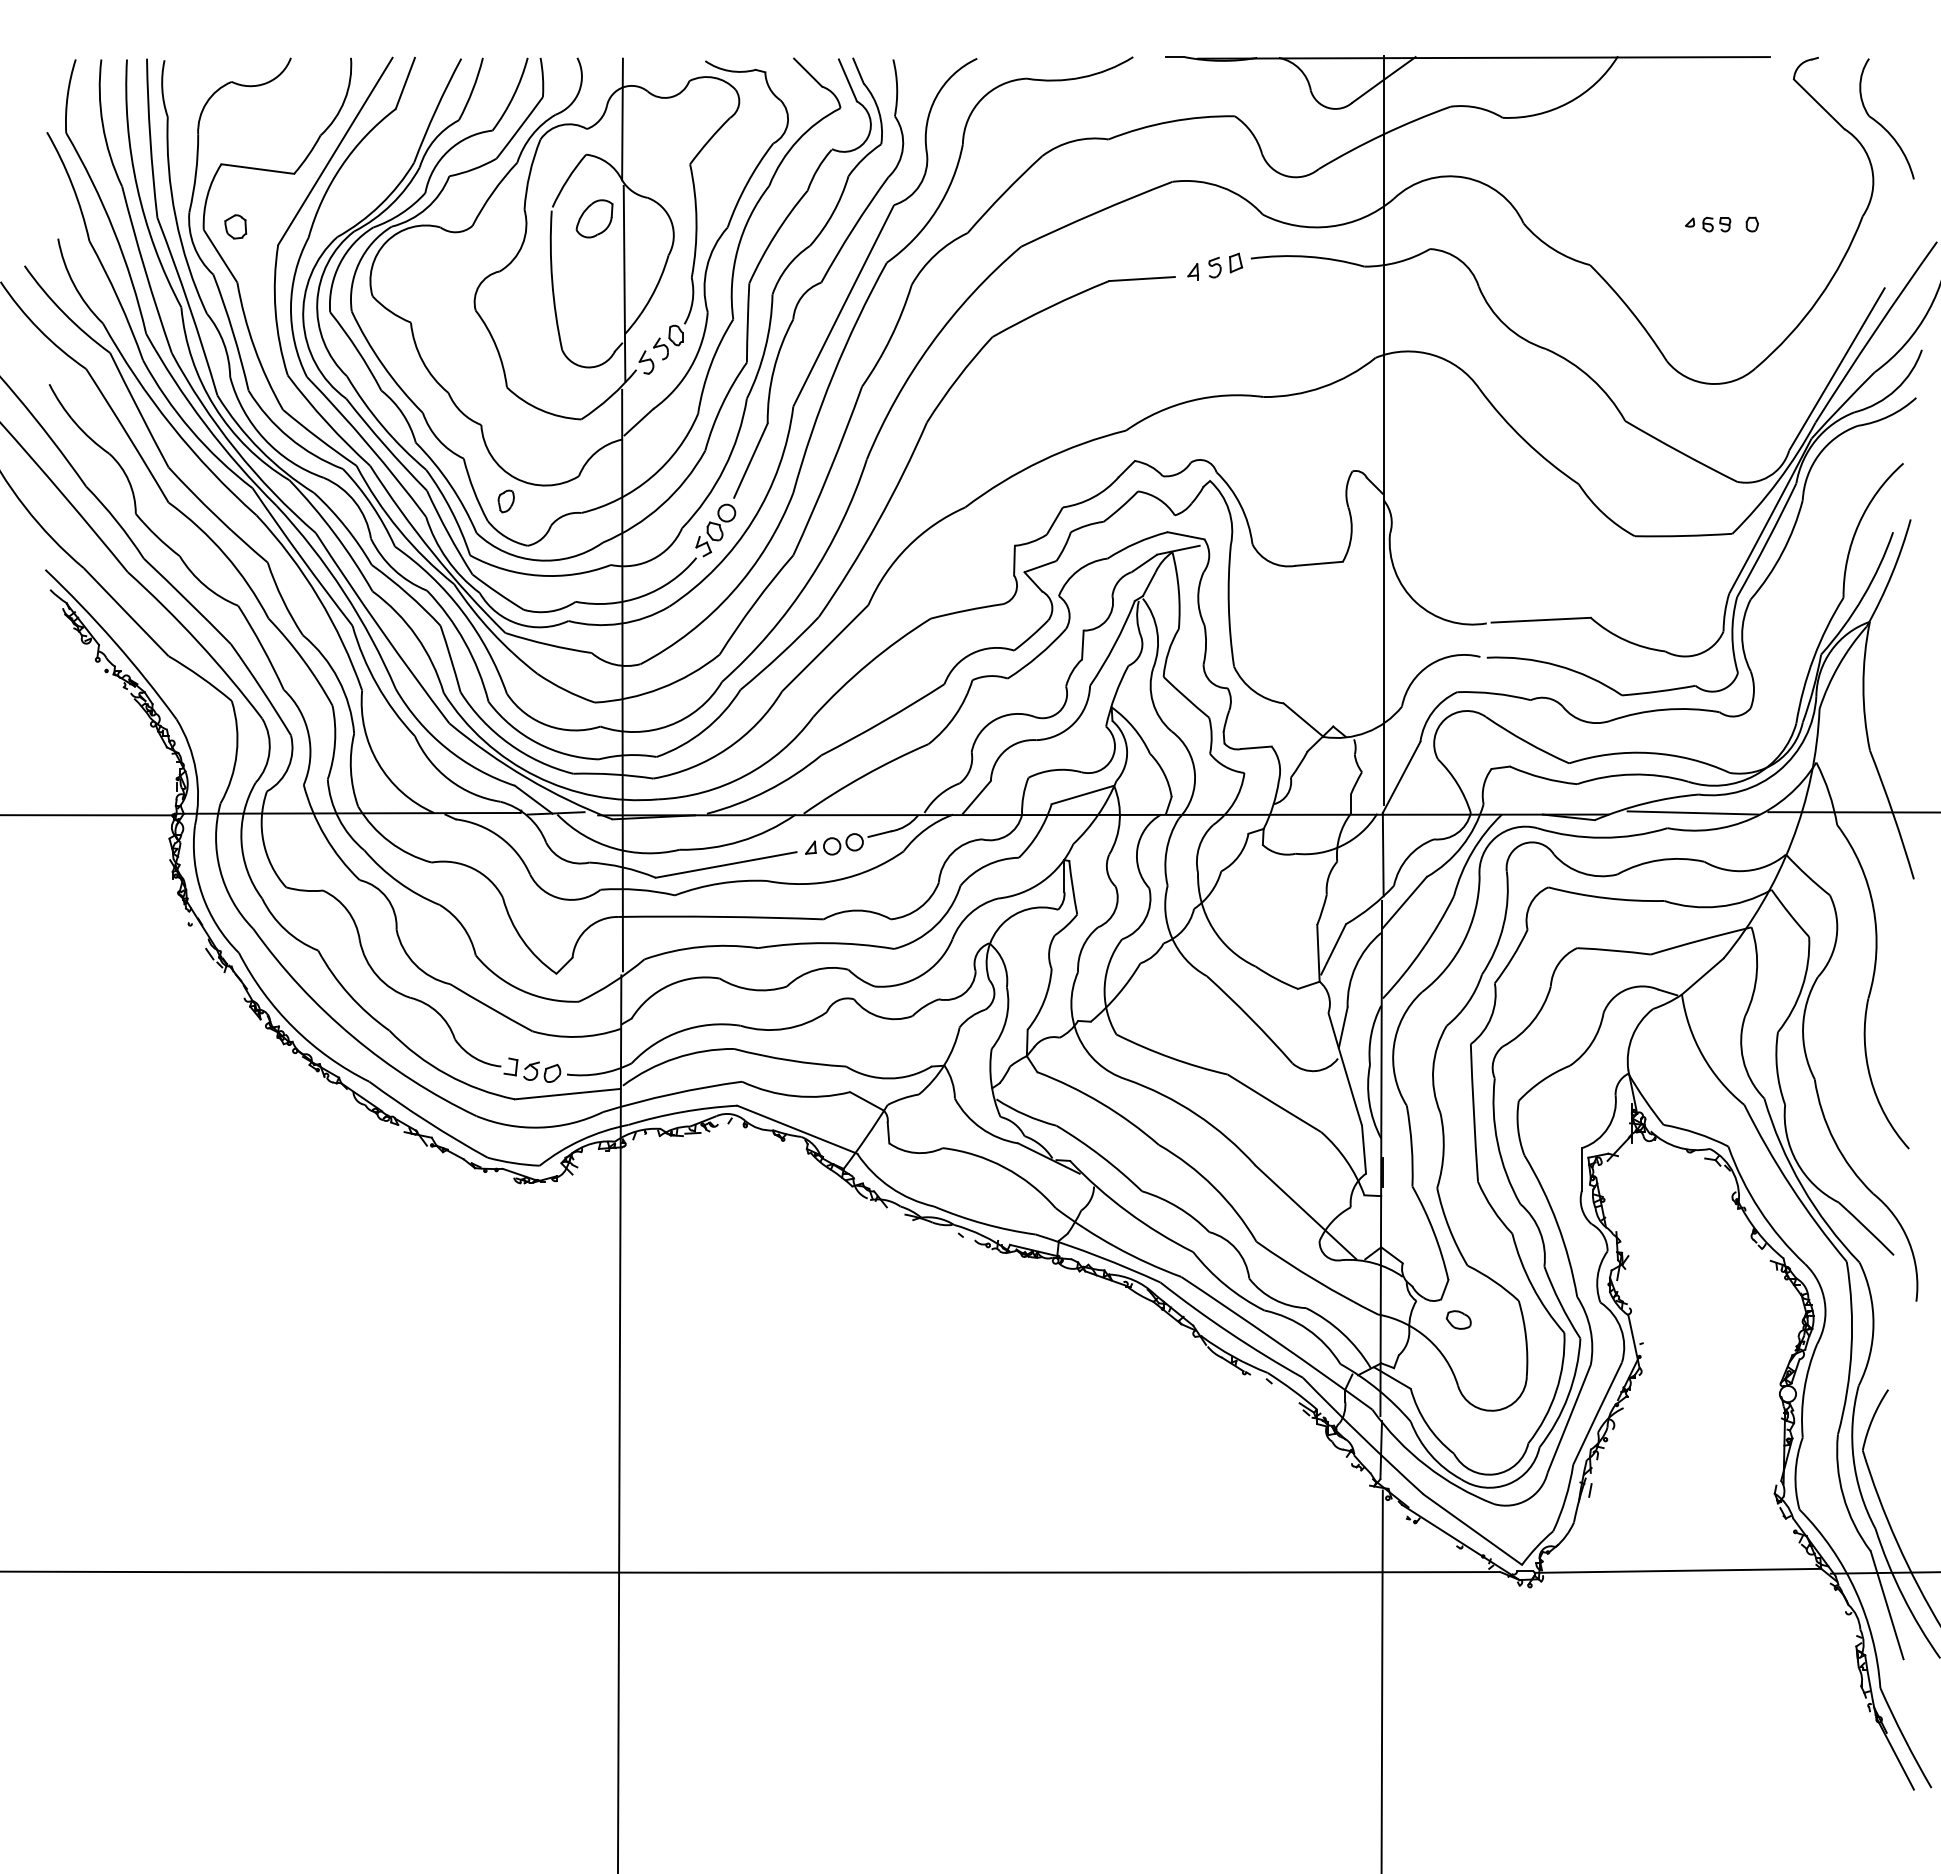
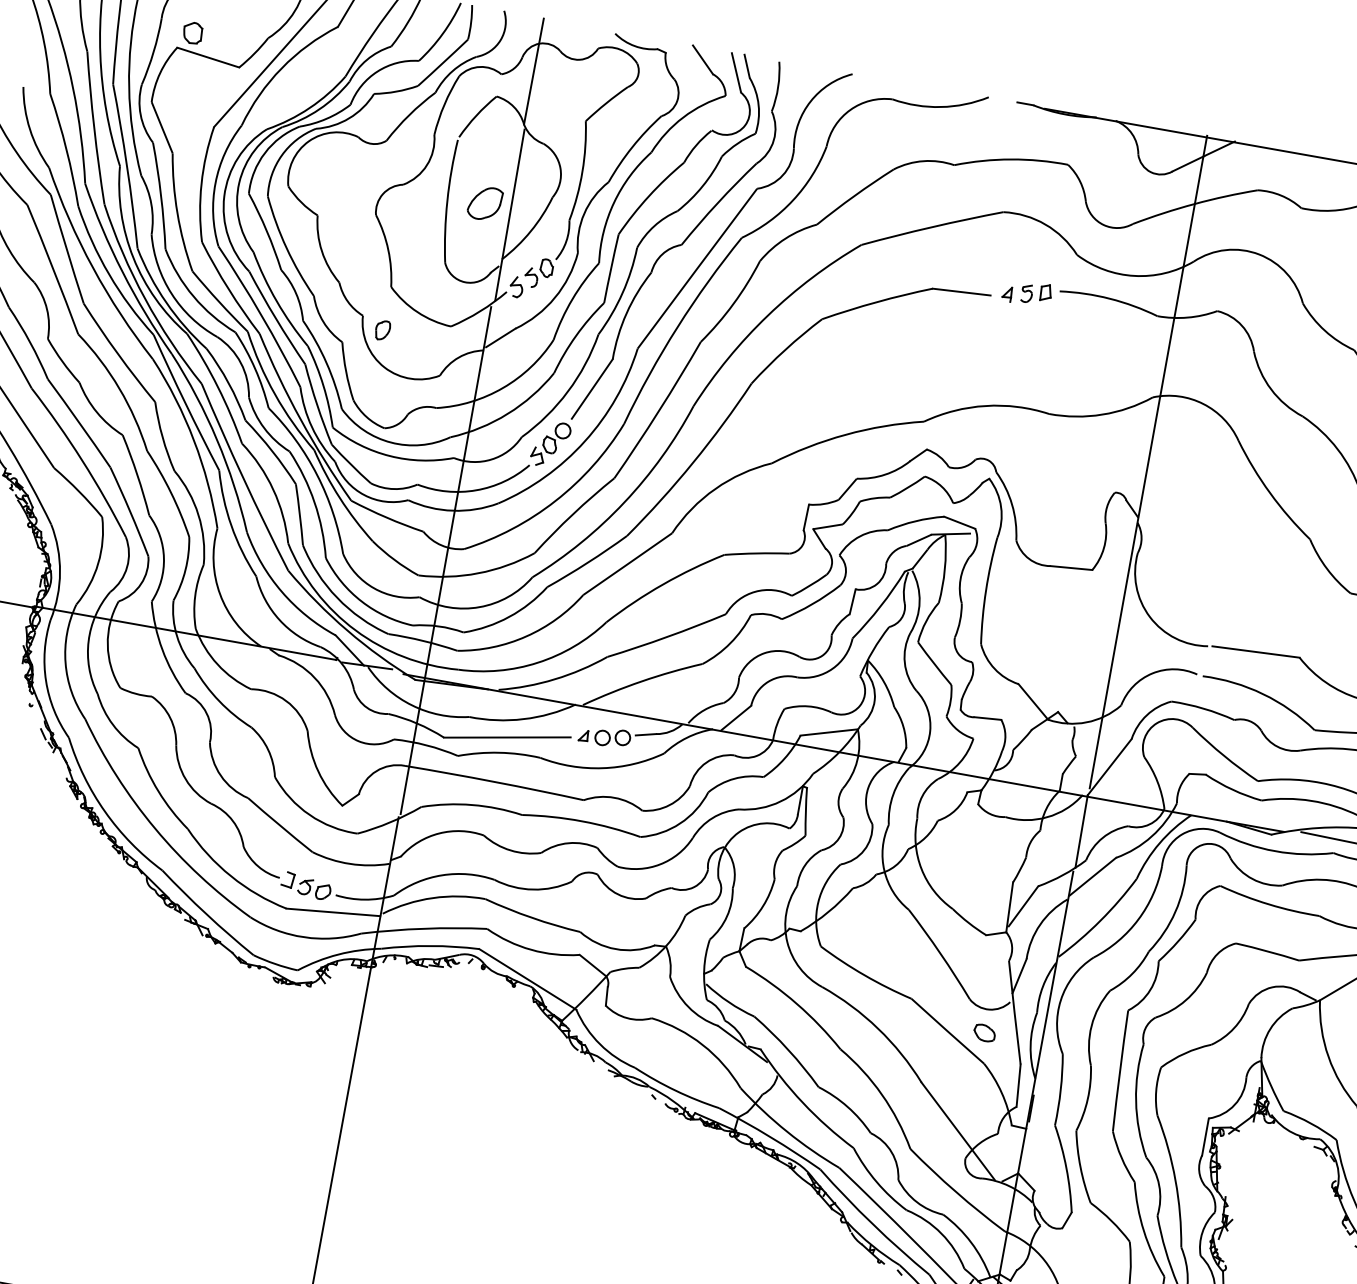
part: (594, 218) -> (485, 203), moved
part: (235, 226) -> (192, 32), moved
part: (505, 501) -> (382, 330), moved
part: (1458, 1319) -> (984, 1032), moved

